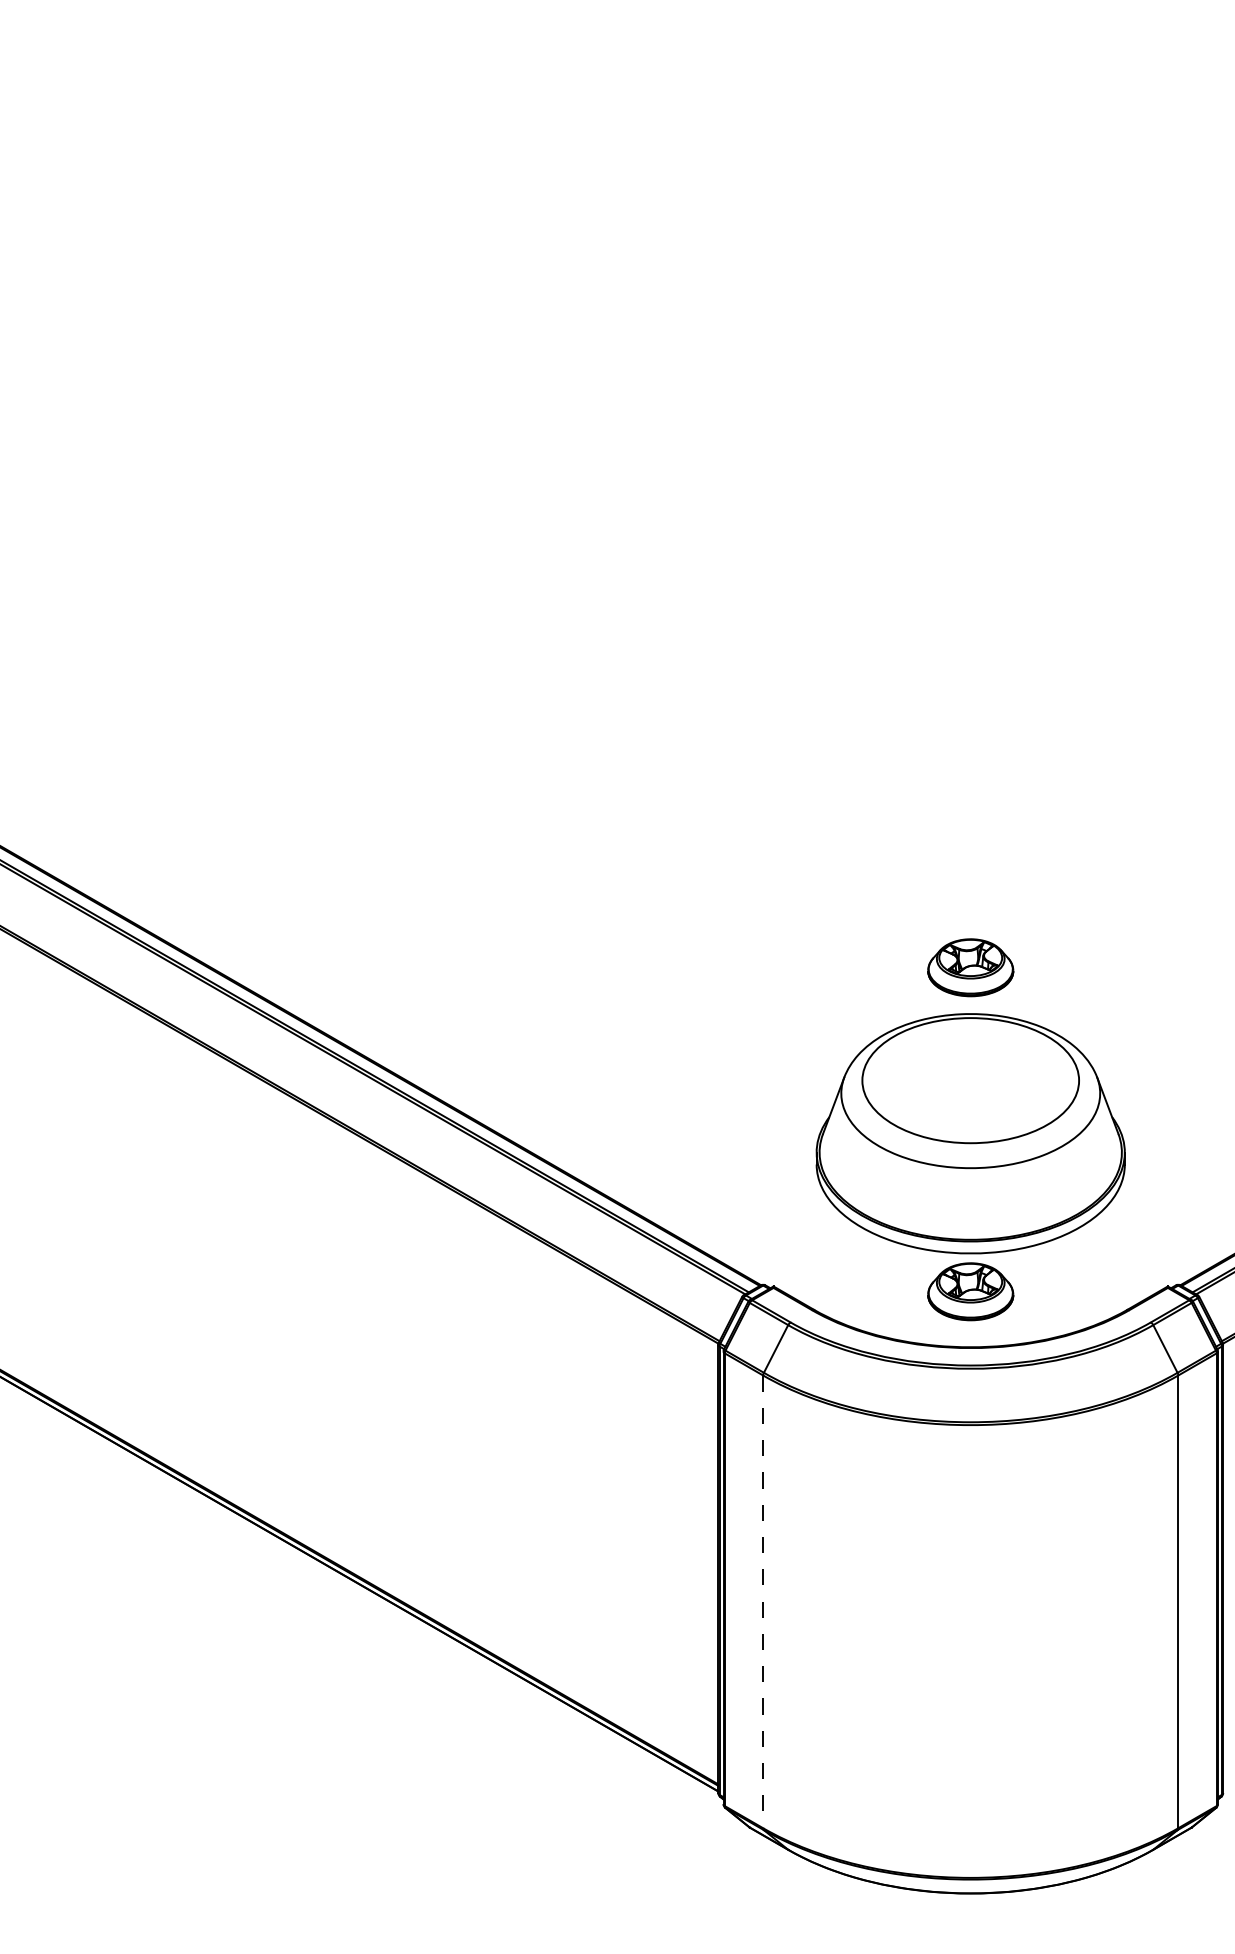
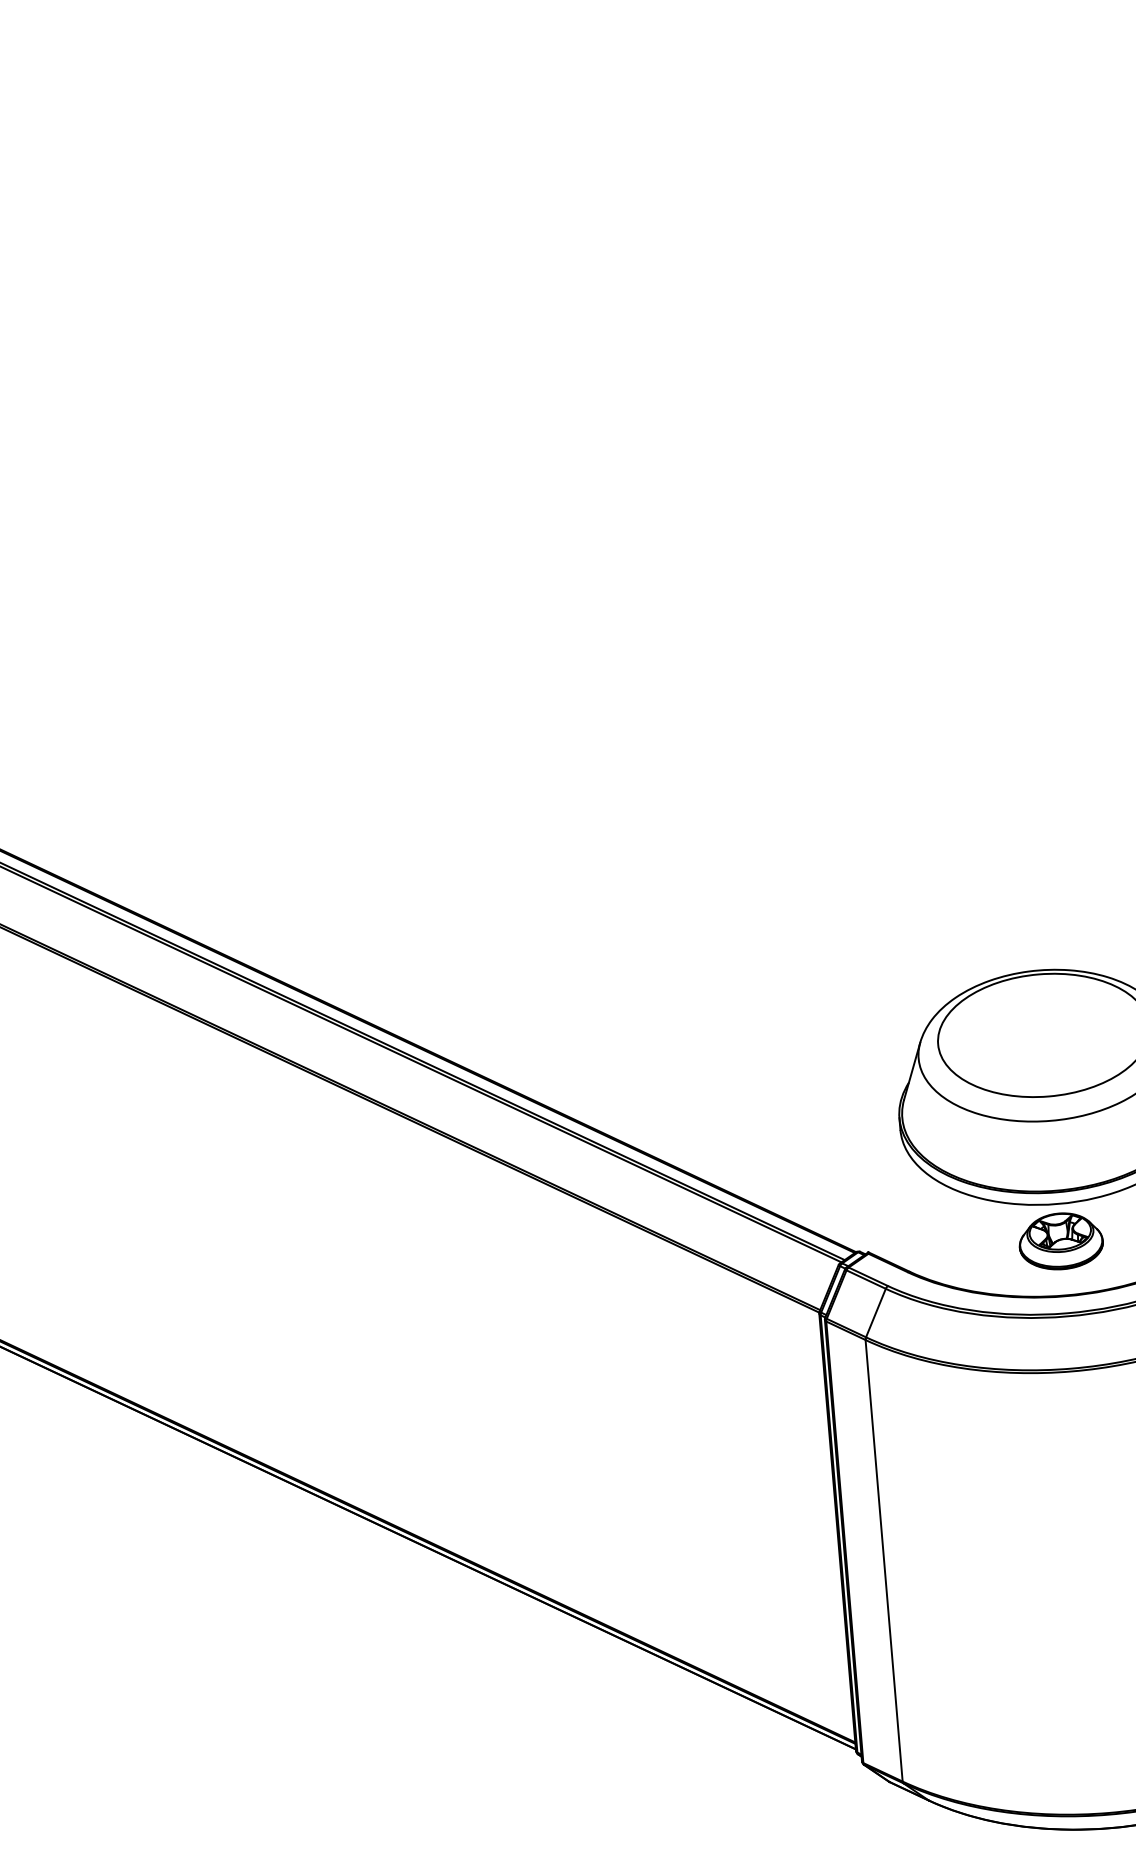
part: (970, 967) -> (1034, 925), removed
line: (763, 1602) -> (884, 1561), dashed -> solid

